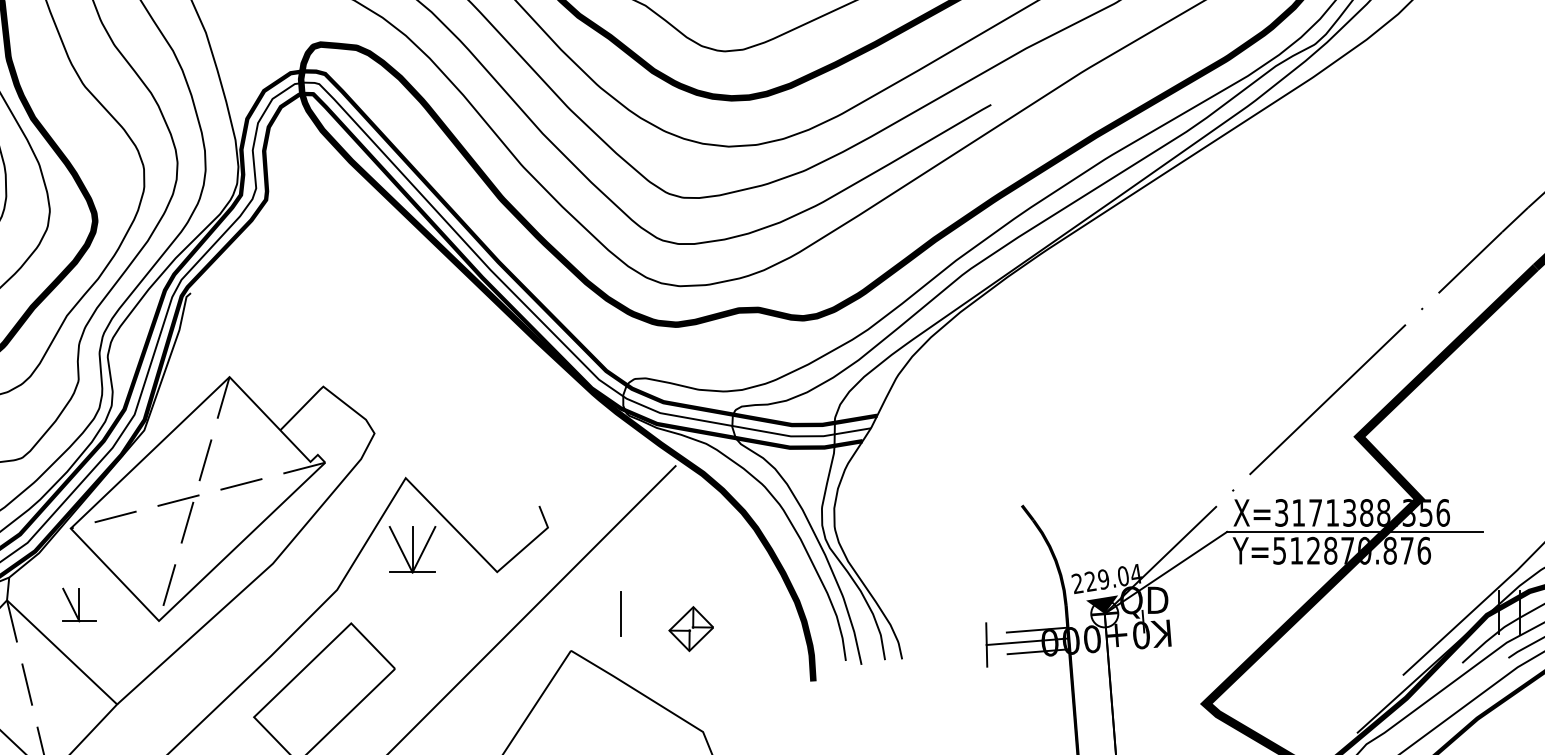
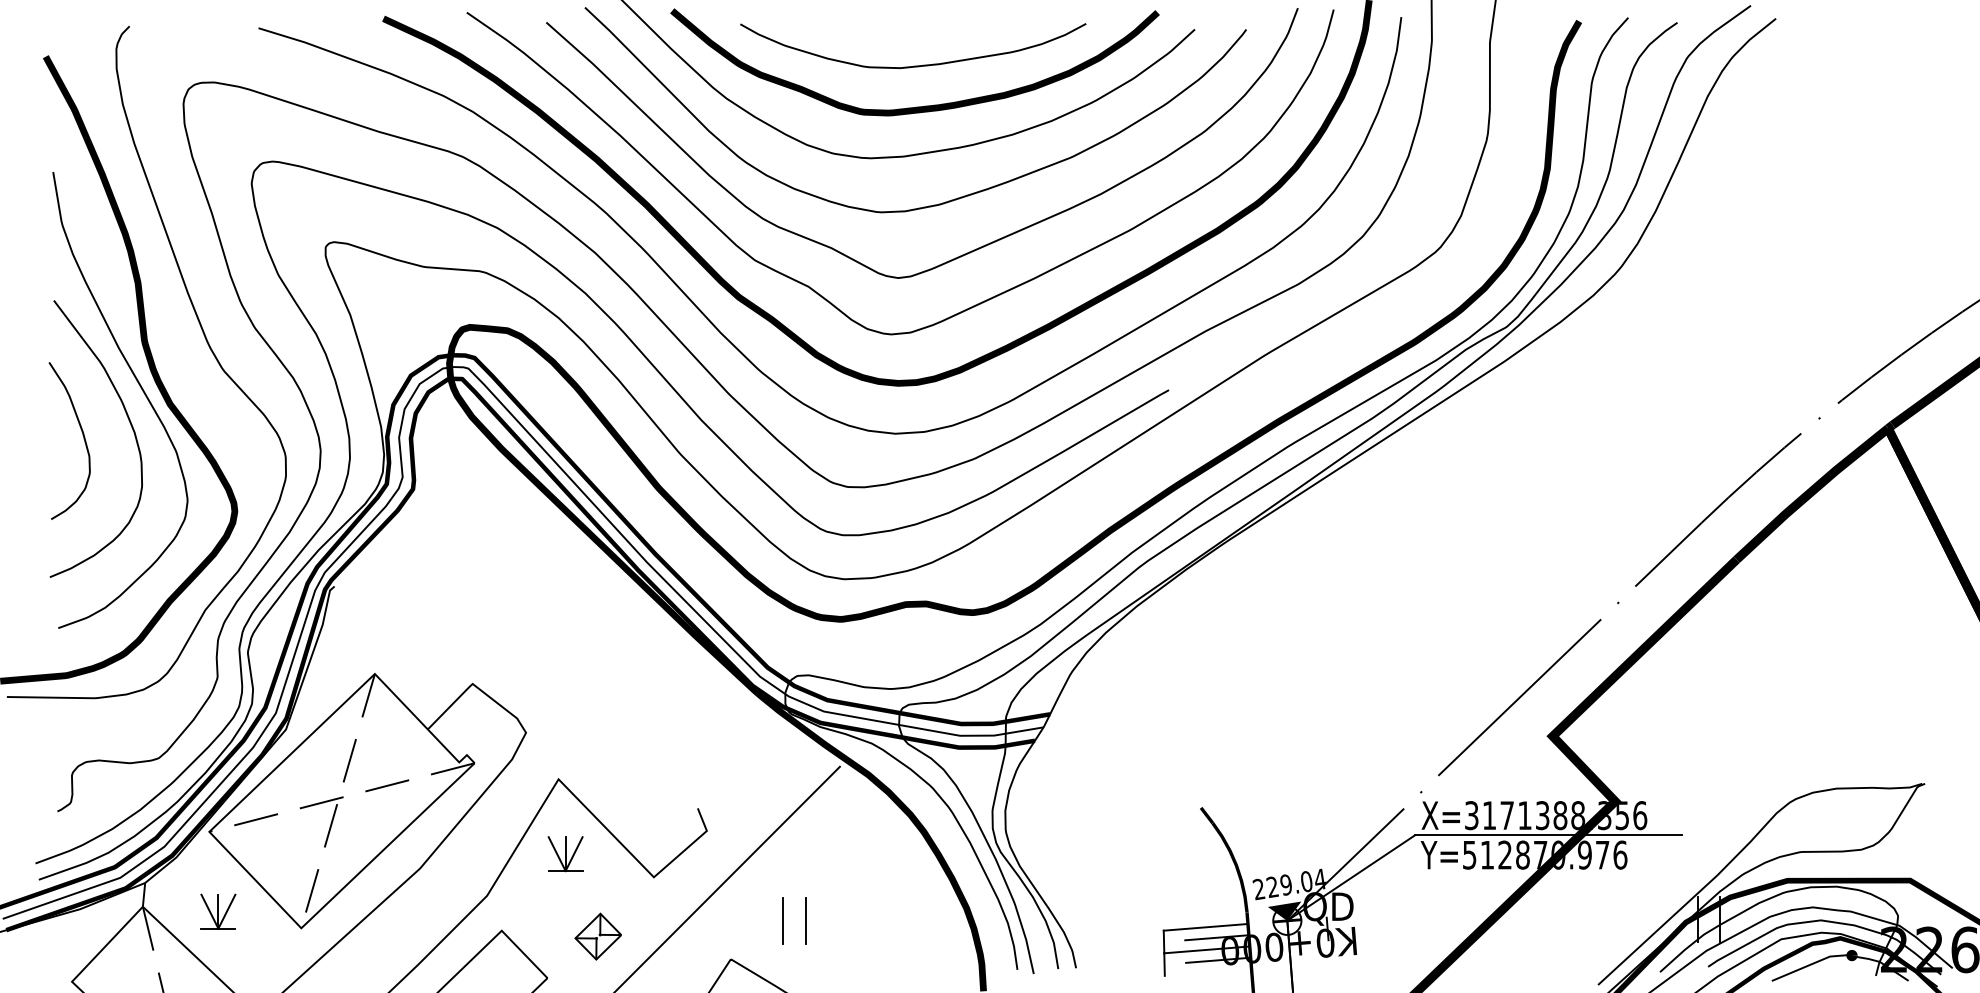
part: (412, 550) -> (565, 854), size x0.71
text: (1389, 550) -> (1584, 854), Y=512870.876 -> Y=512870.976
line: (87, 604) -> (226, 911), added
line: (642, 613) -> (805, 920), added
line: (1026, 619) -> (1205, 926), added
part: (690, 628) -> (597, 936), moved

